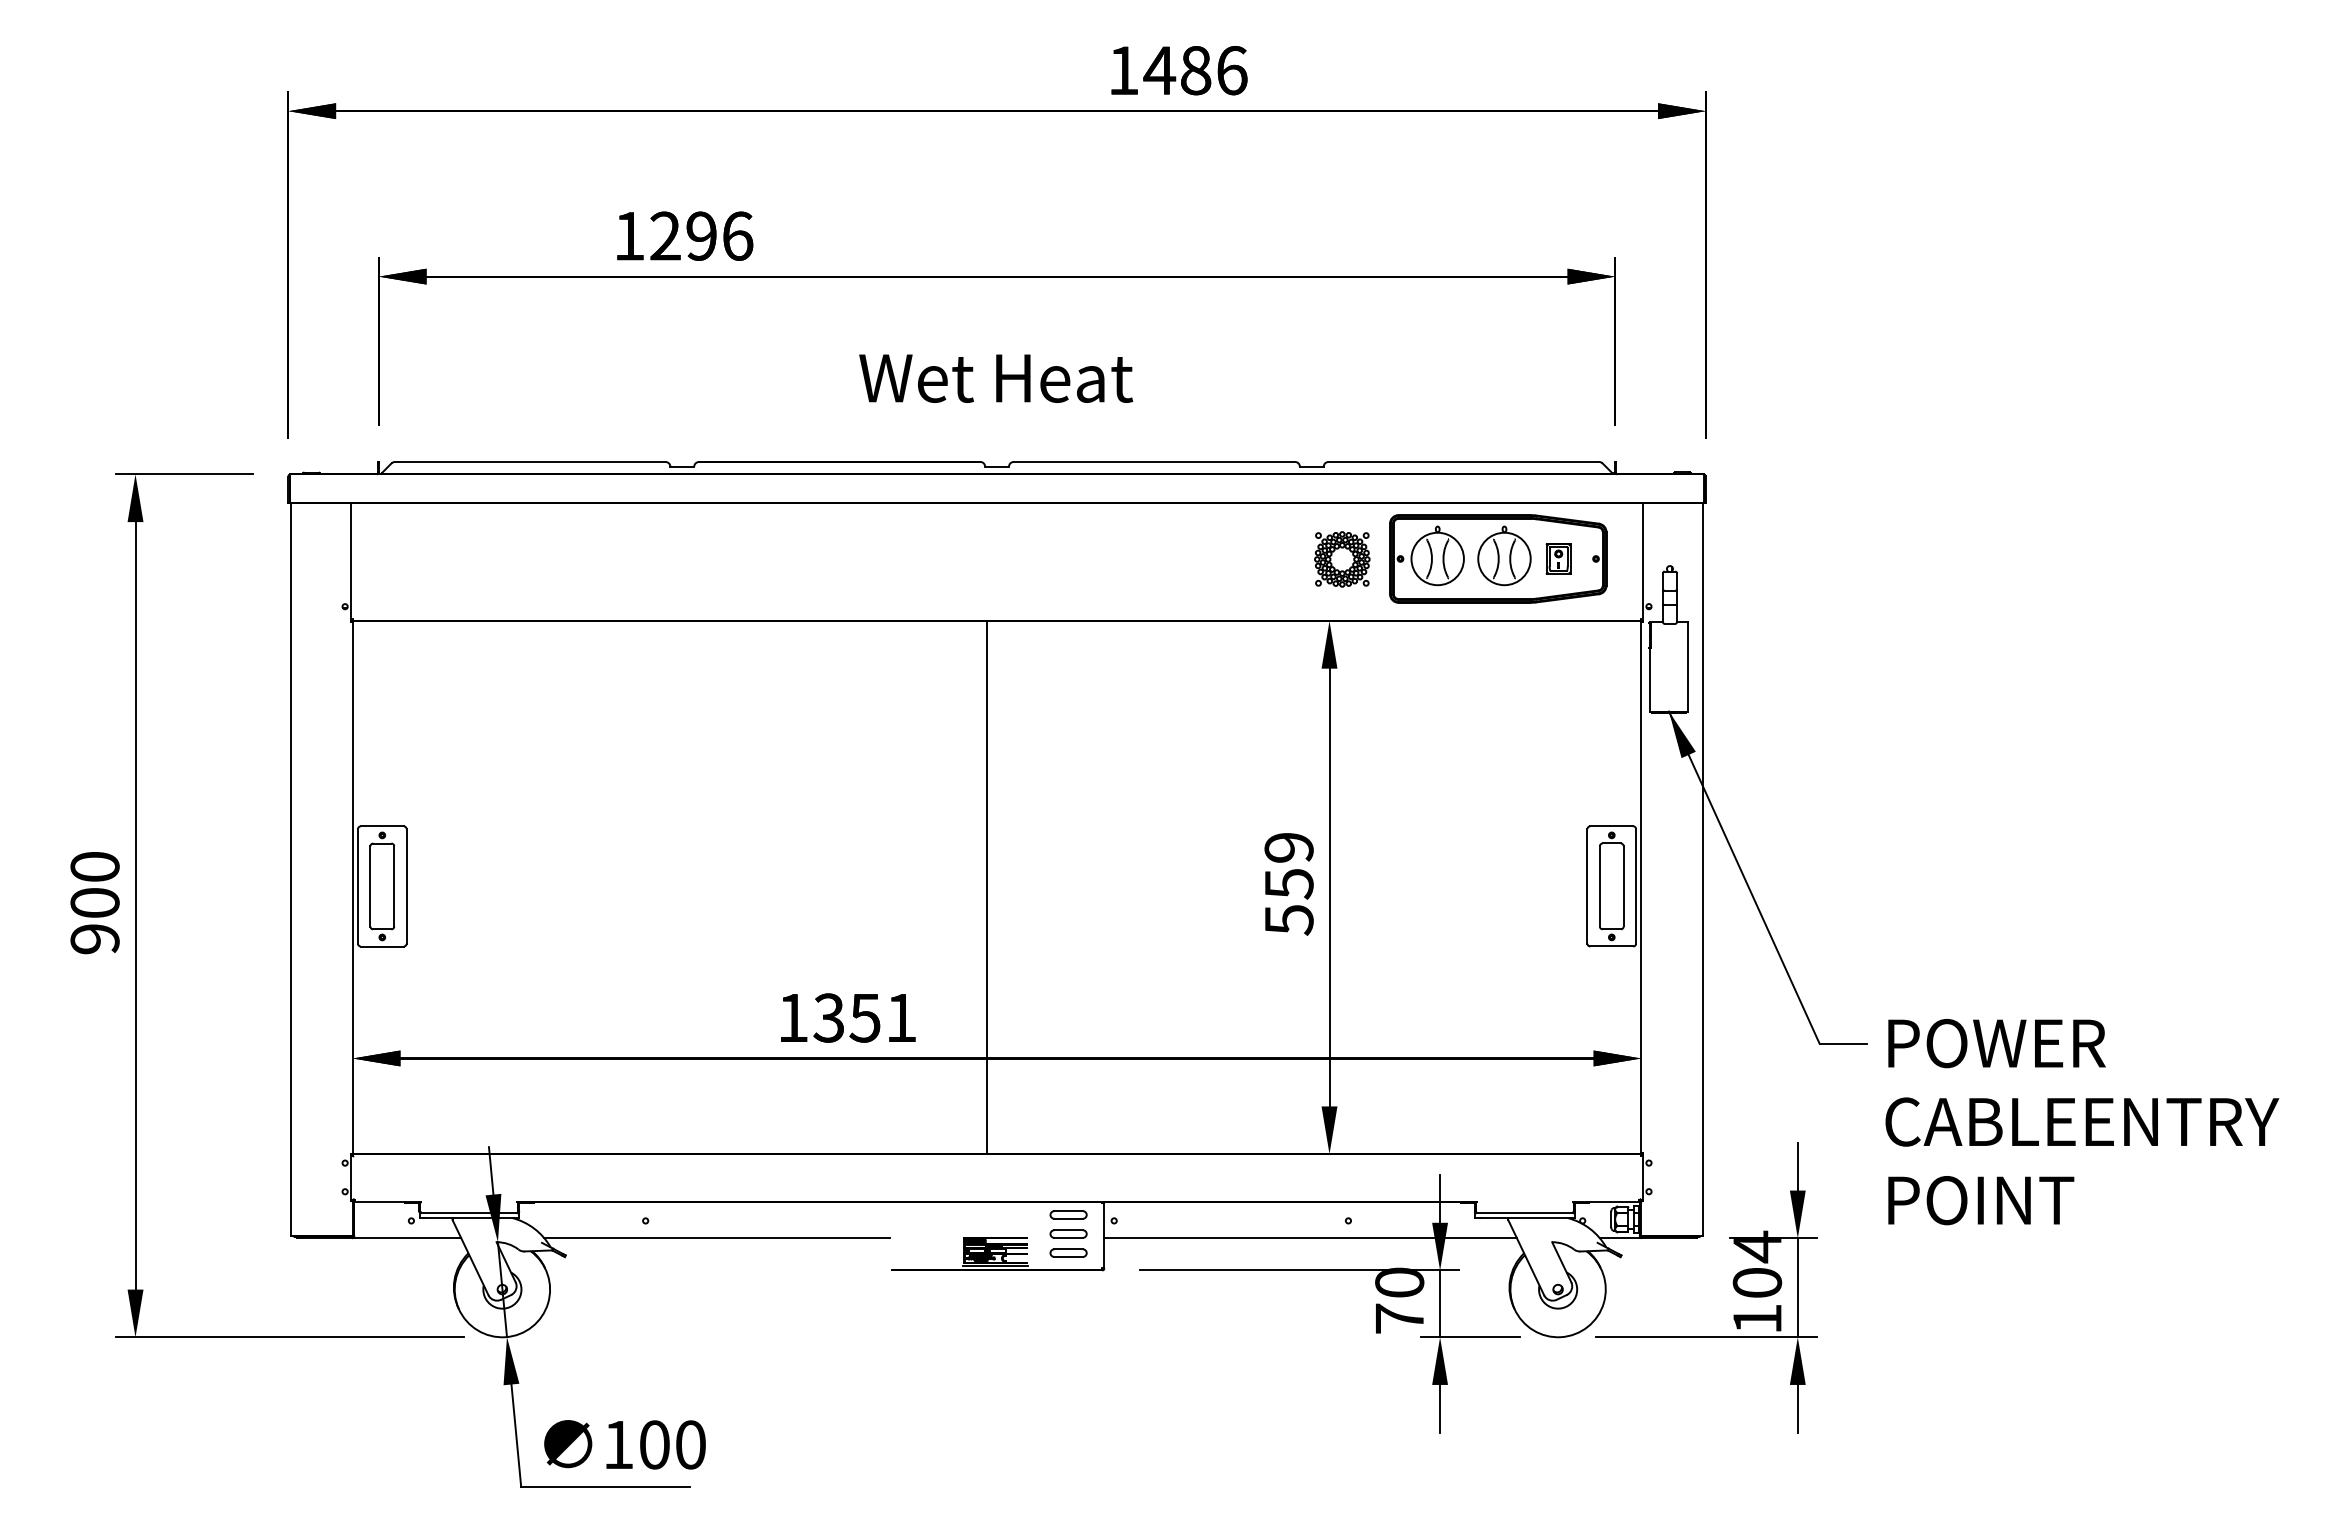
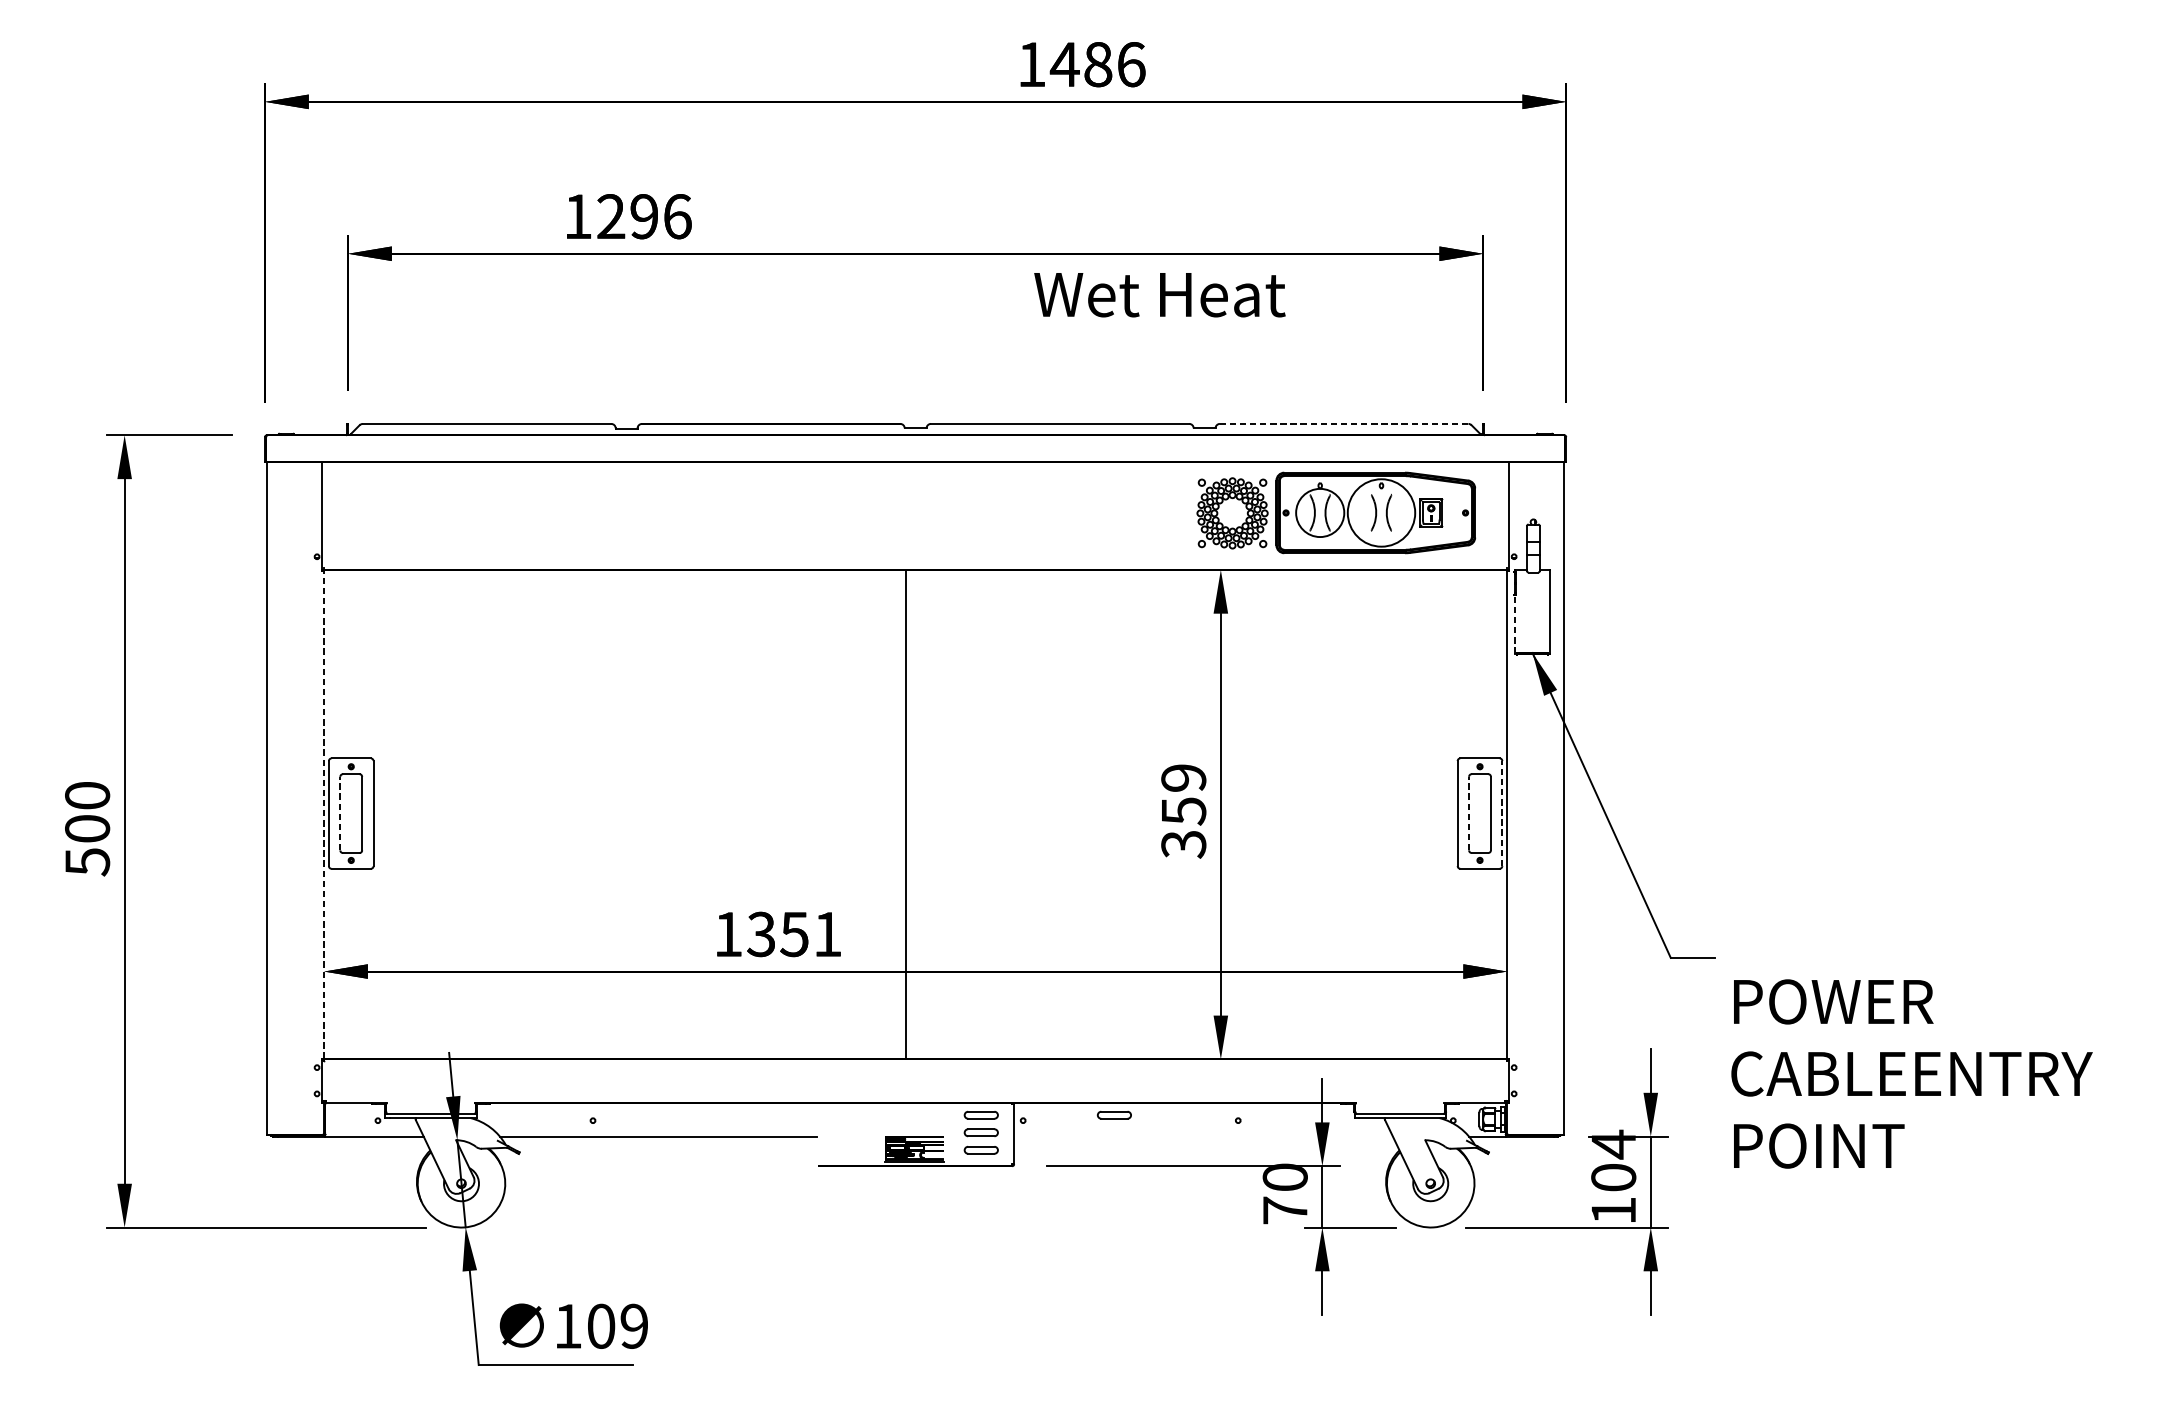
text: (996, 378) -> (1160, 294), moved
line: (1463, 461) -> (1343, 423), solid -> dashed
circle: (1504, 558) -> (1381, 512), size x1.4
part: (1342, 559) -> (1232, 513), size x1.4
line: (1649, 680) -> (1514, 624), solid -> dashed
line: (370, 885) -> (340, 812), solid -> dashed
line: (1599, 885) -> (1468, 812), solid -> dashed
line: (1636, 885) -> (1502, 812), solid -> dashed
line: (352, 887) -> (323, 814), solid -> dashed
text: (1288, 920) -> (1183, 844), 559 -> 359
text: (94, 939) -> (86, 862), 900 -> 500
text: (2082, 1122) -> (1912, 1074), moved
part: (1213, 1214) -> (1114, 1114), added
line: (1310, 1238) -> (1203, 1136), removed
text: (690, 1444) -> (634, 1325), 100 -> 109

